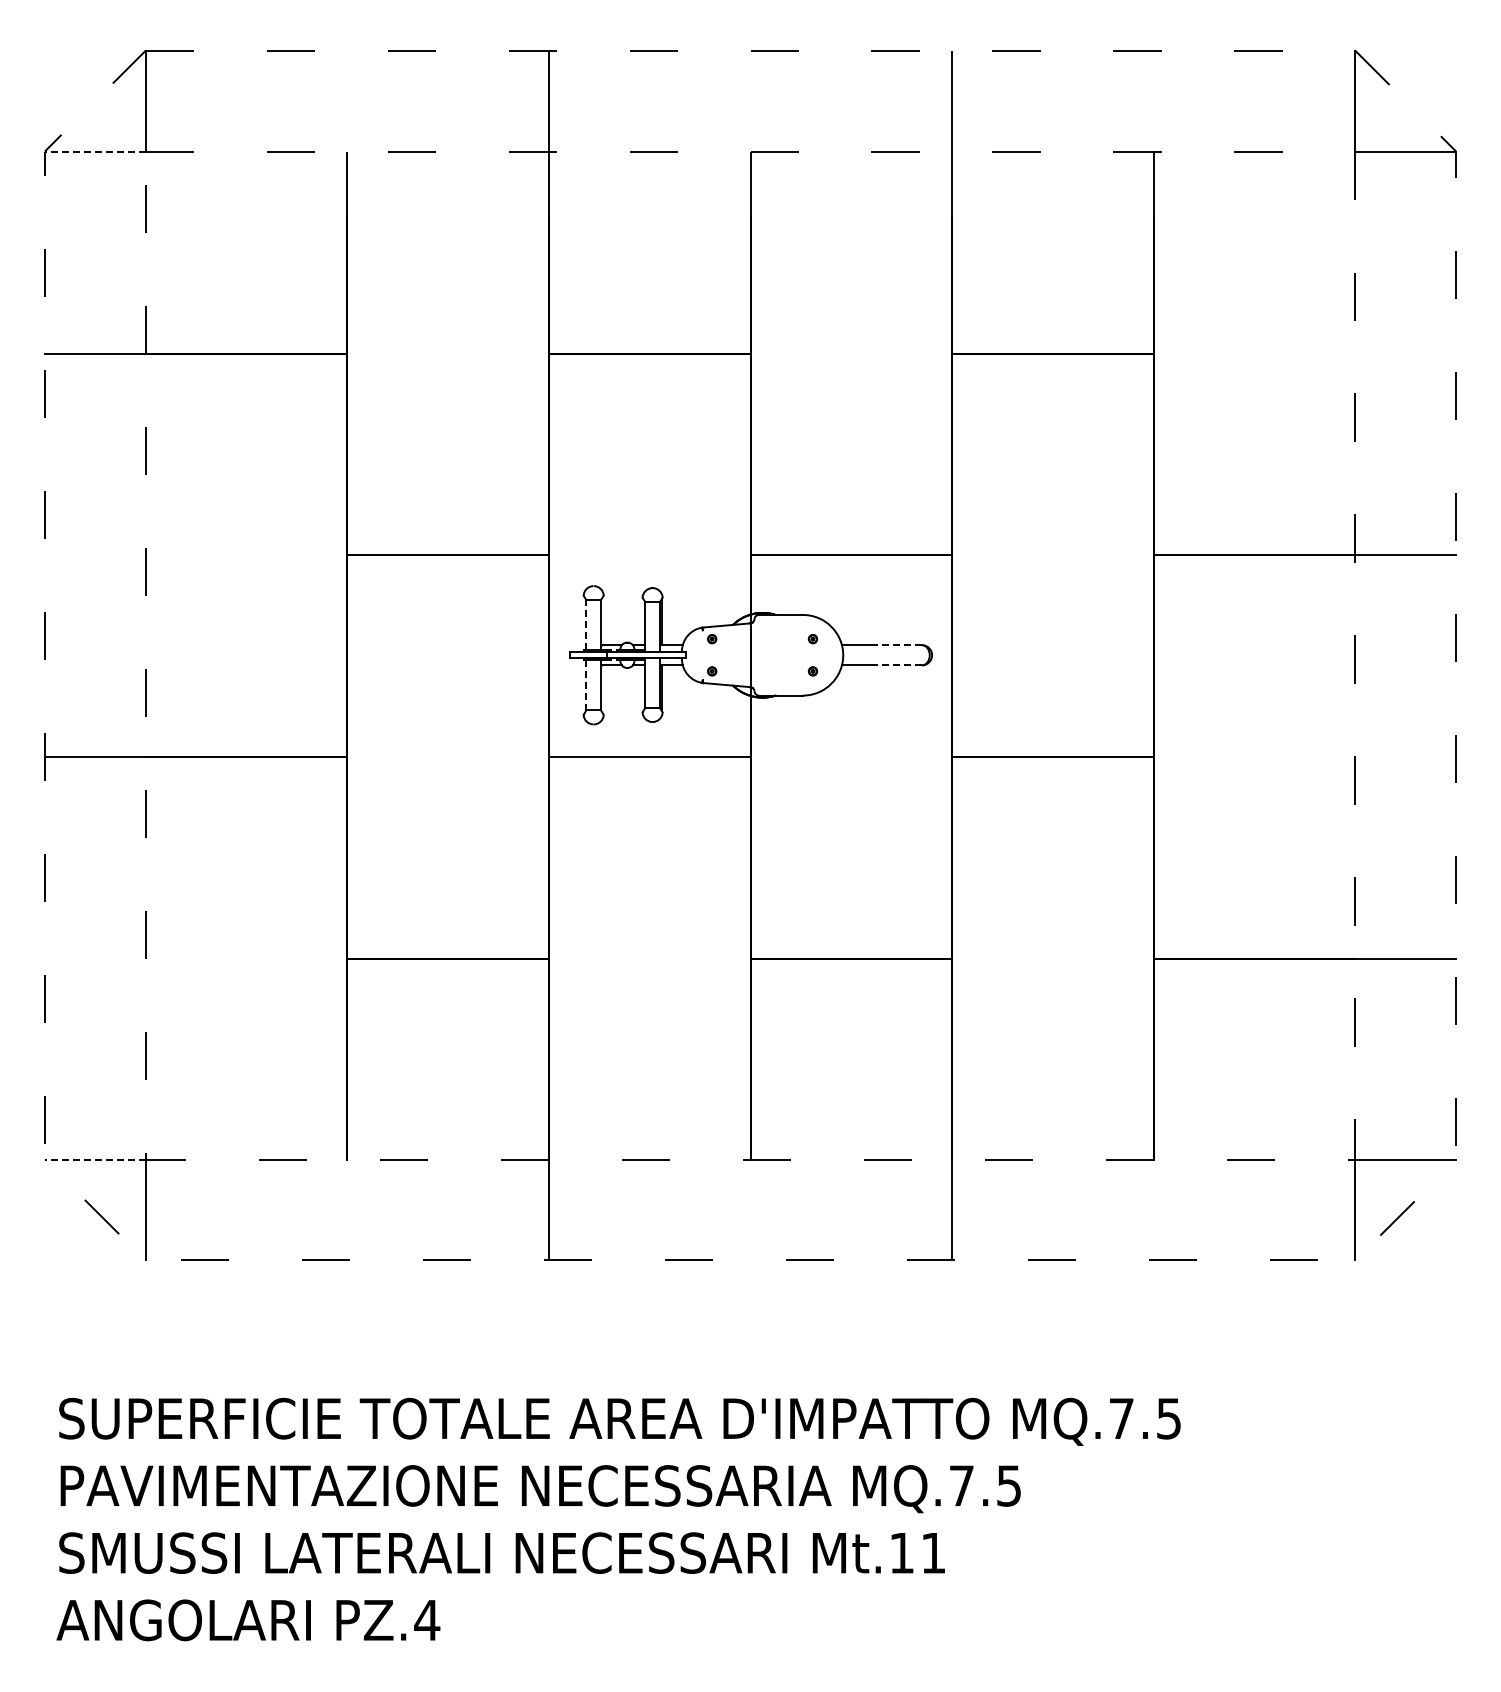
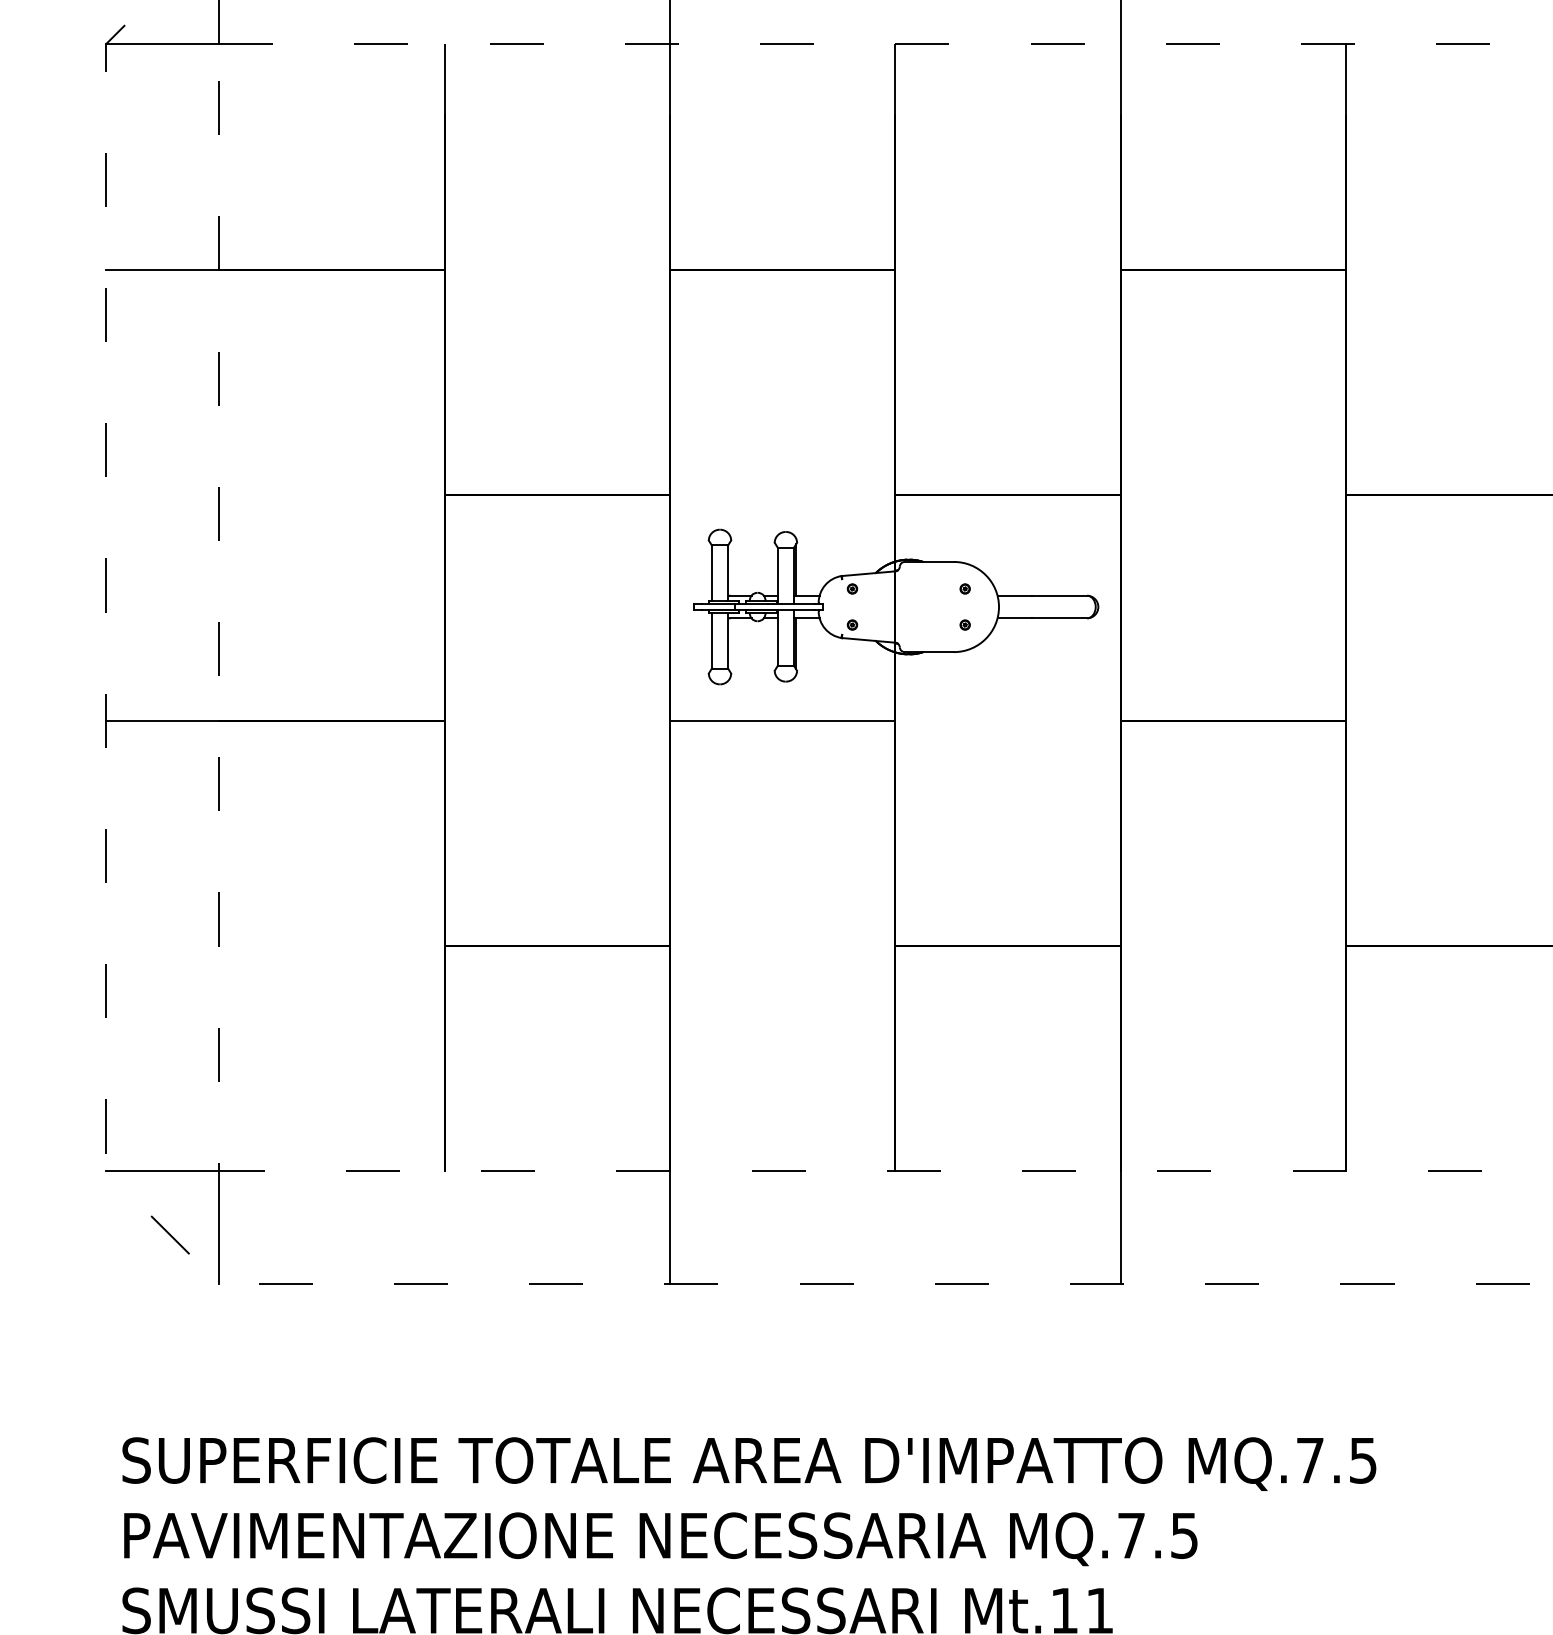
line: (94, 151) -> (161, 43), dashed -> solid
line: (586, 624) -> (711, 572), dashed -> solid
line: (897, 645) -> (1059, 596), dashed -> solid
line: (897, 665) -> (1059, 618), dashed -> solid
line: (586, 685) -> (711, 640), dashed -> solid
line: (94, 1160) -> (161, 1171), dashed -> solid

